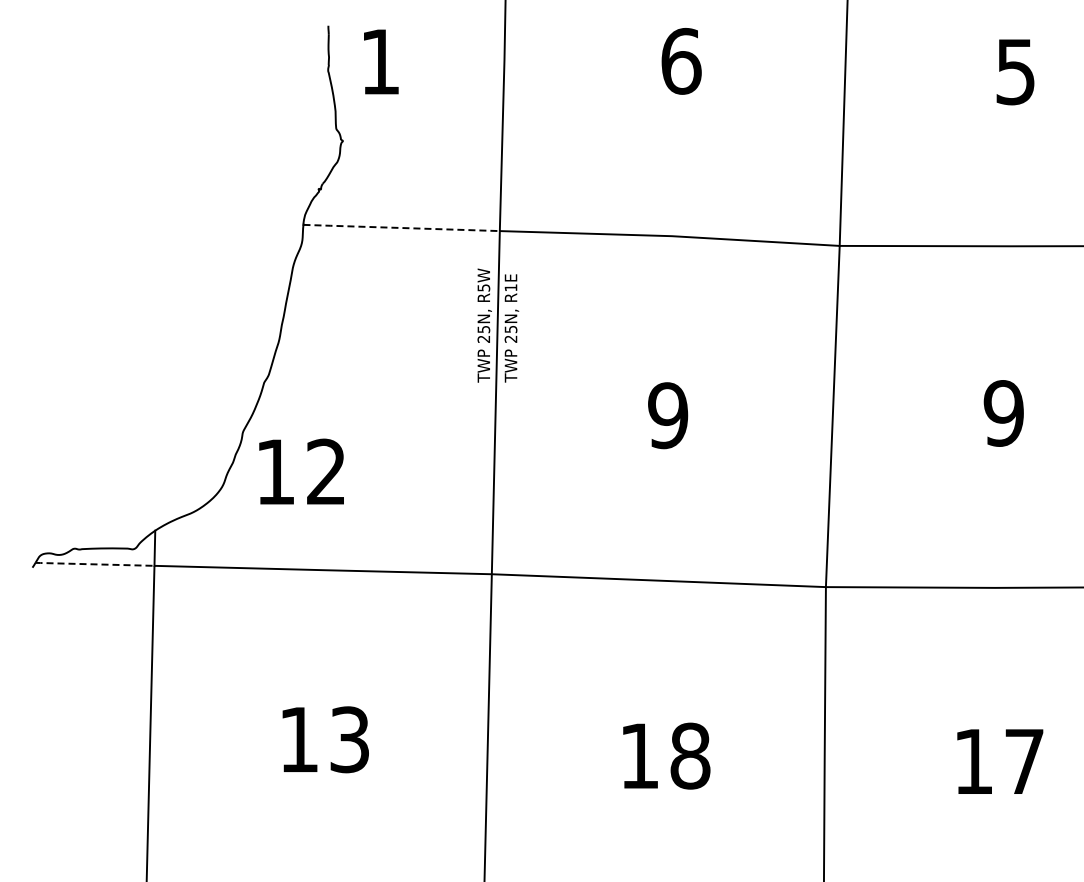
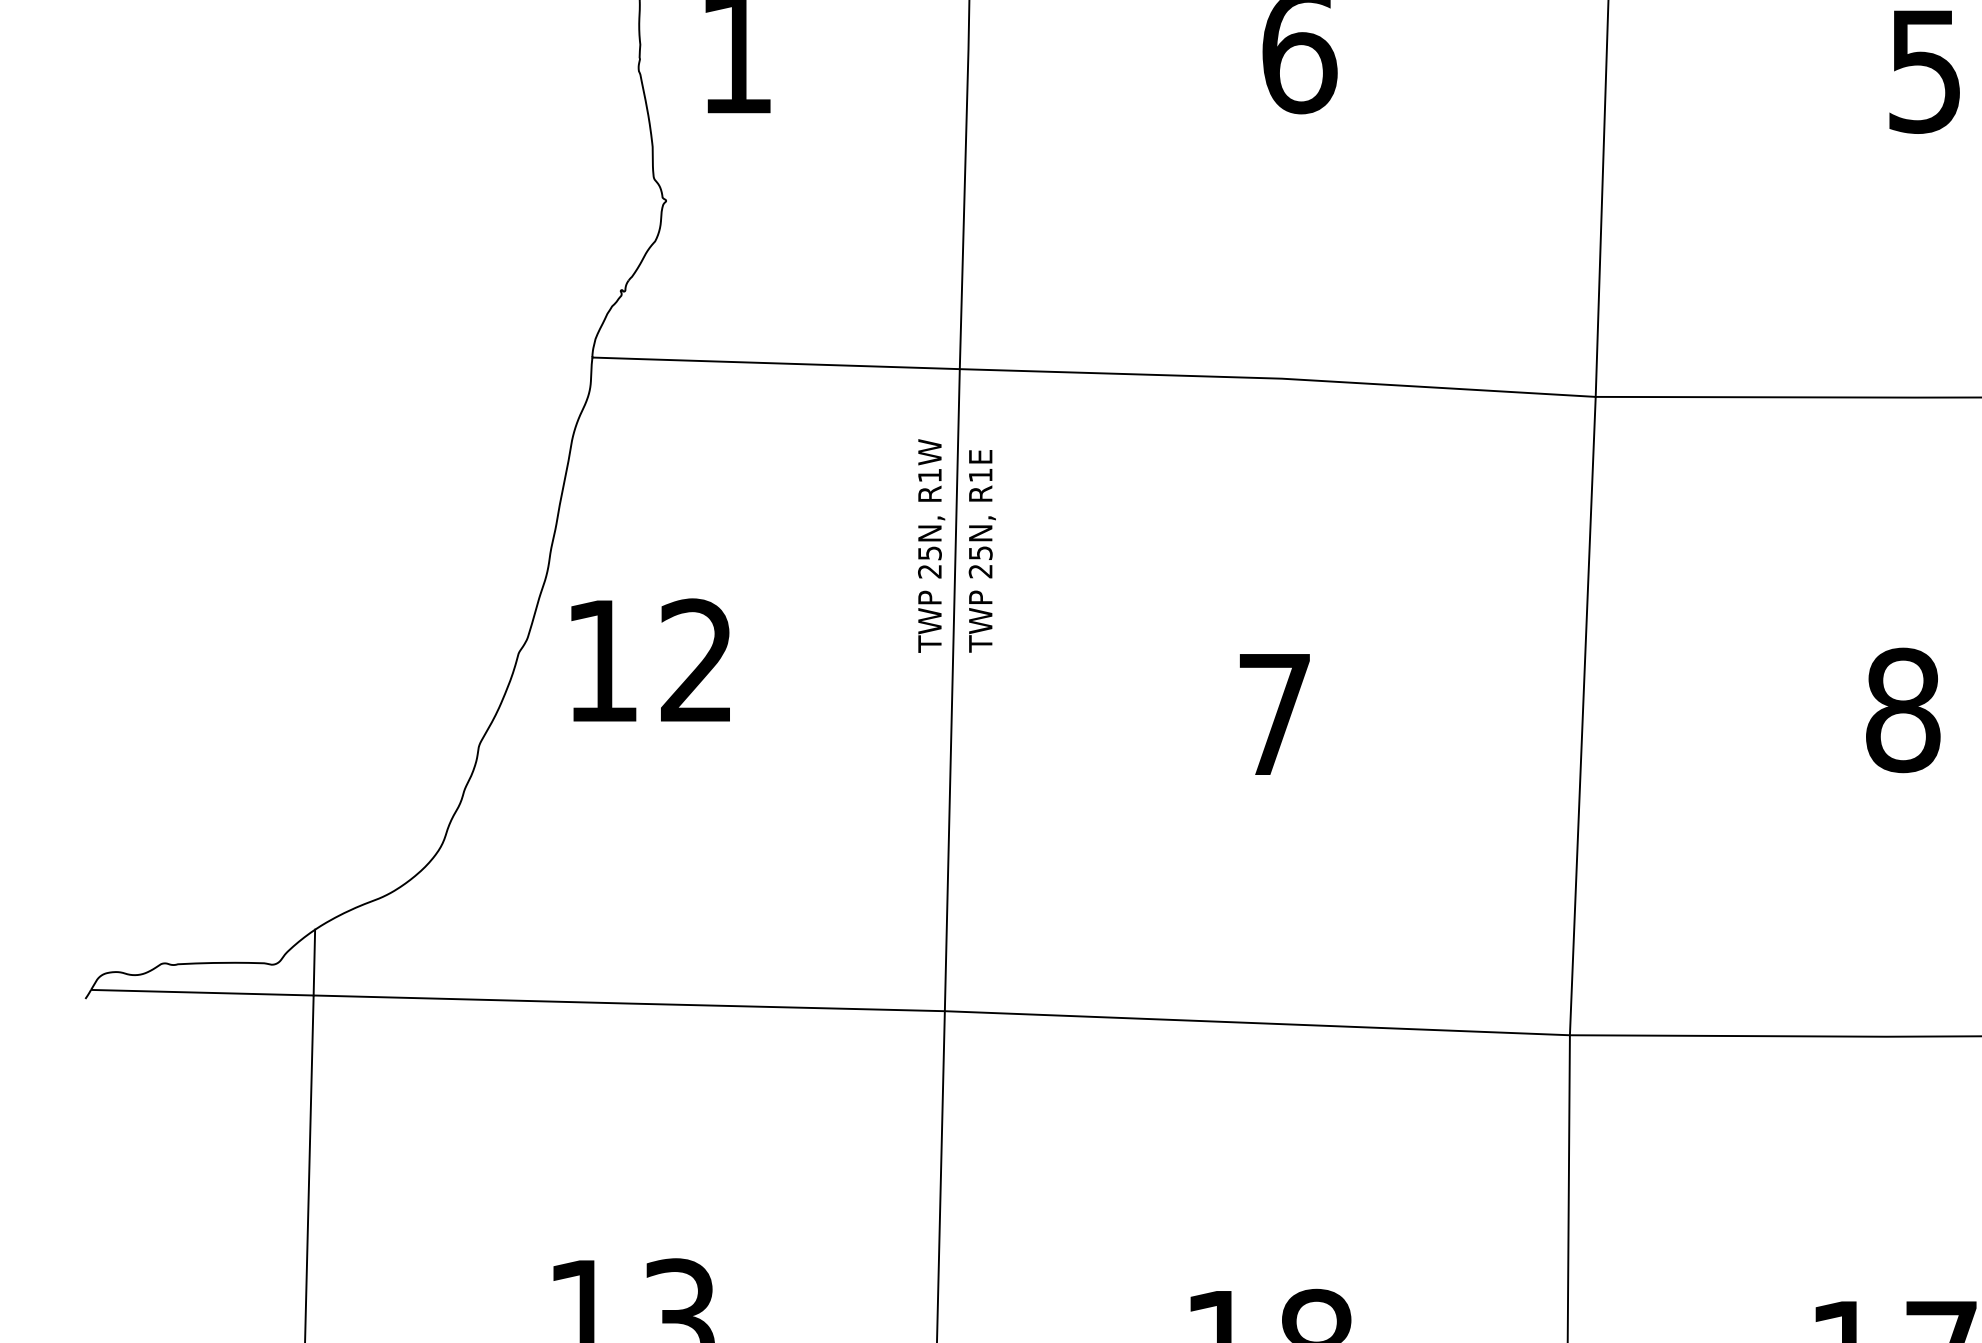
line: (401, 227) -> (775, 362), dashed -> solid
text: (483, 287) -> (929, 474), R5W -> R1W
text: (1003, 413) -> (1902, 710), 9 -> 8
text: (668, 415) -> (1275, 714), 9 -> 7
text: (301, 471) -> (650, 659), moved
line: (94, 564) -> (201, 992), dashed -> solid

